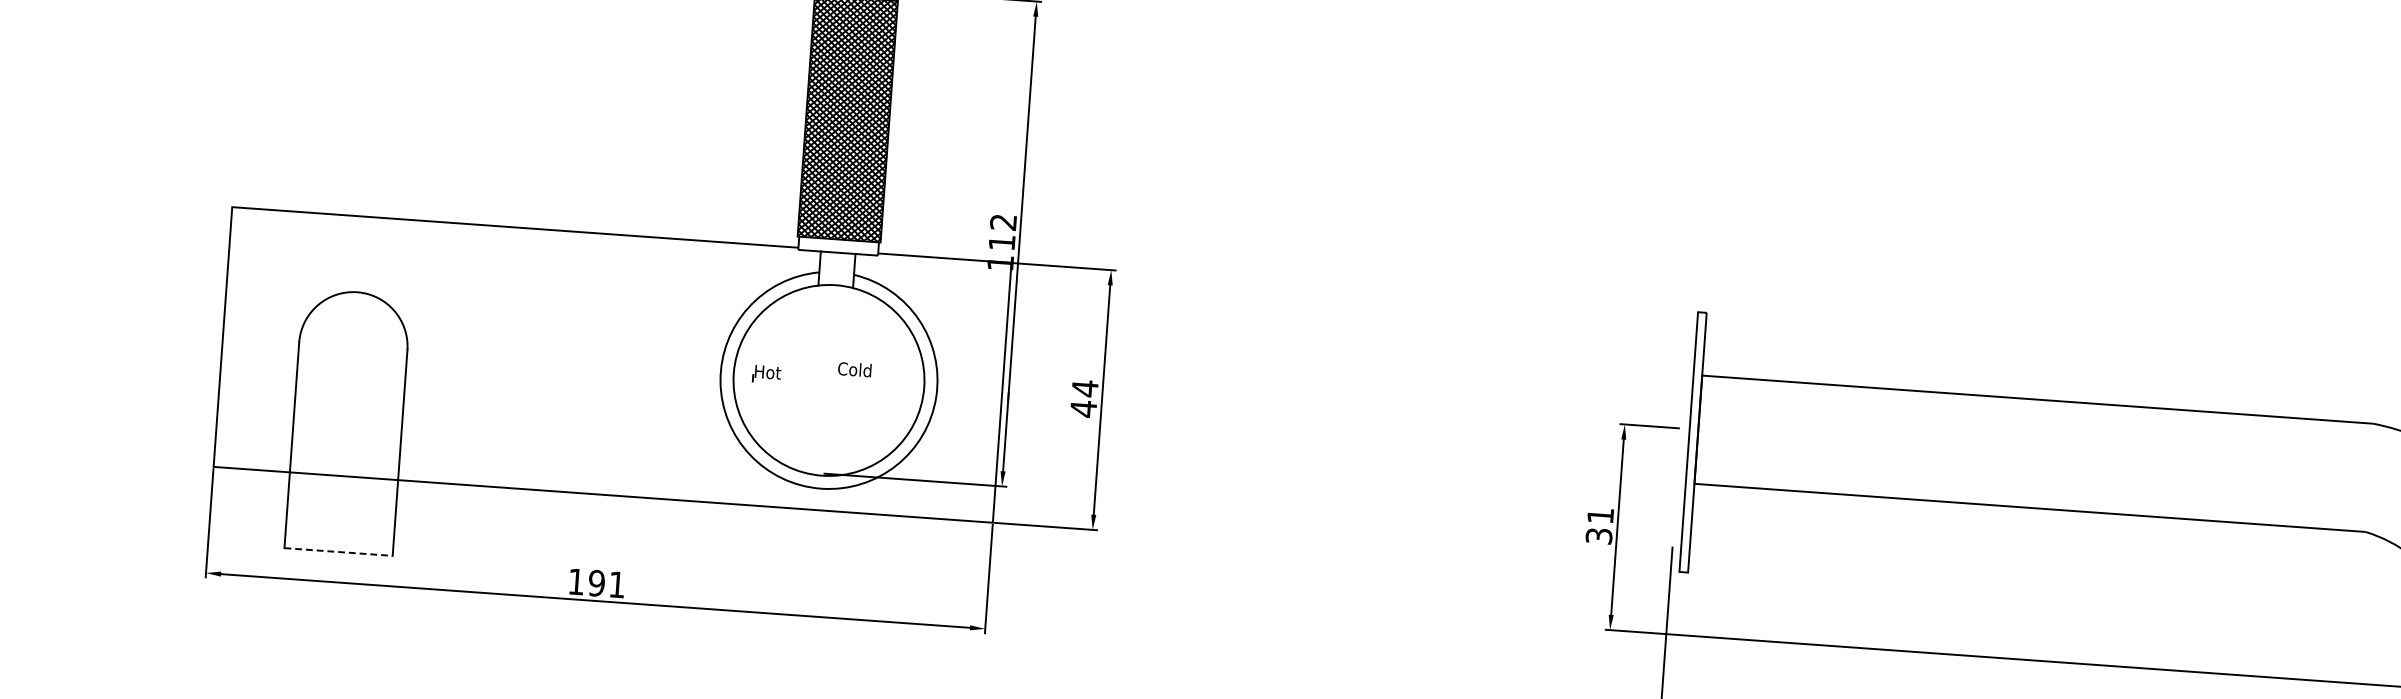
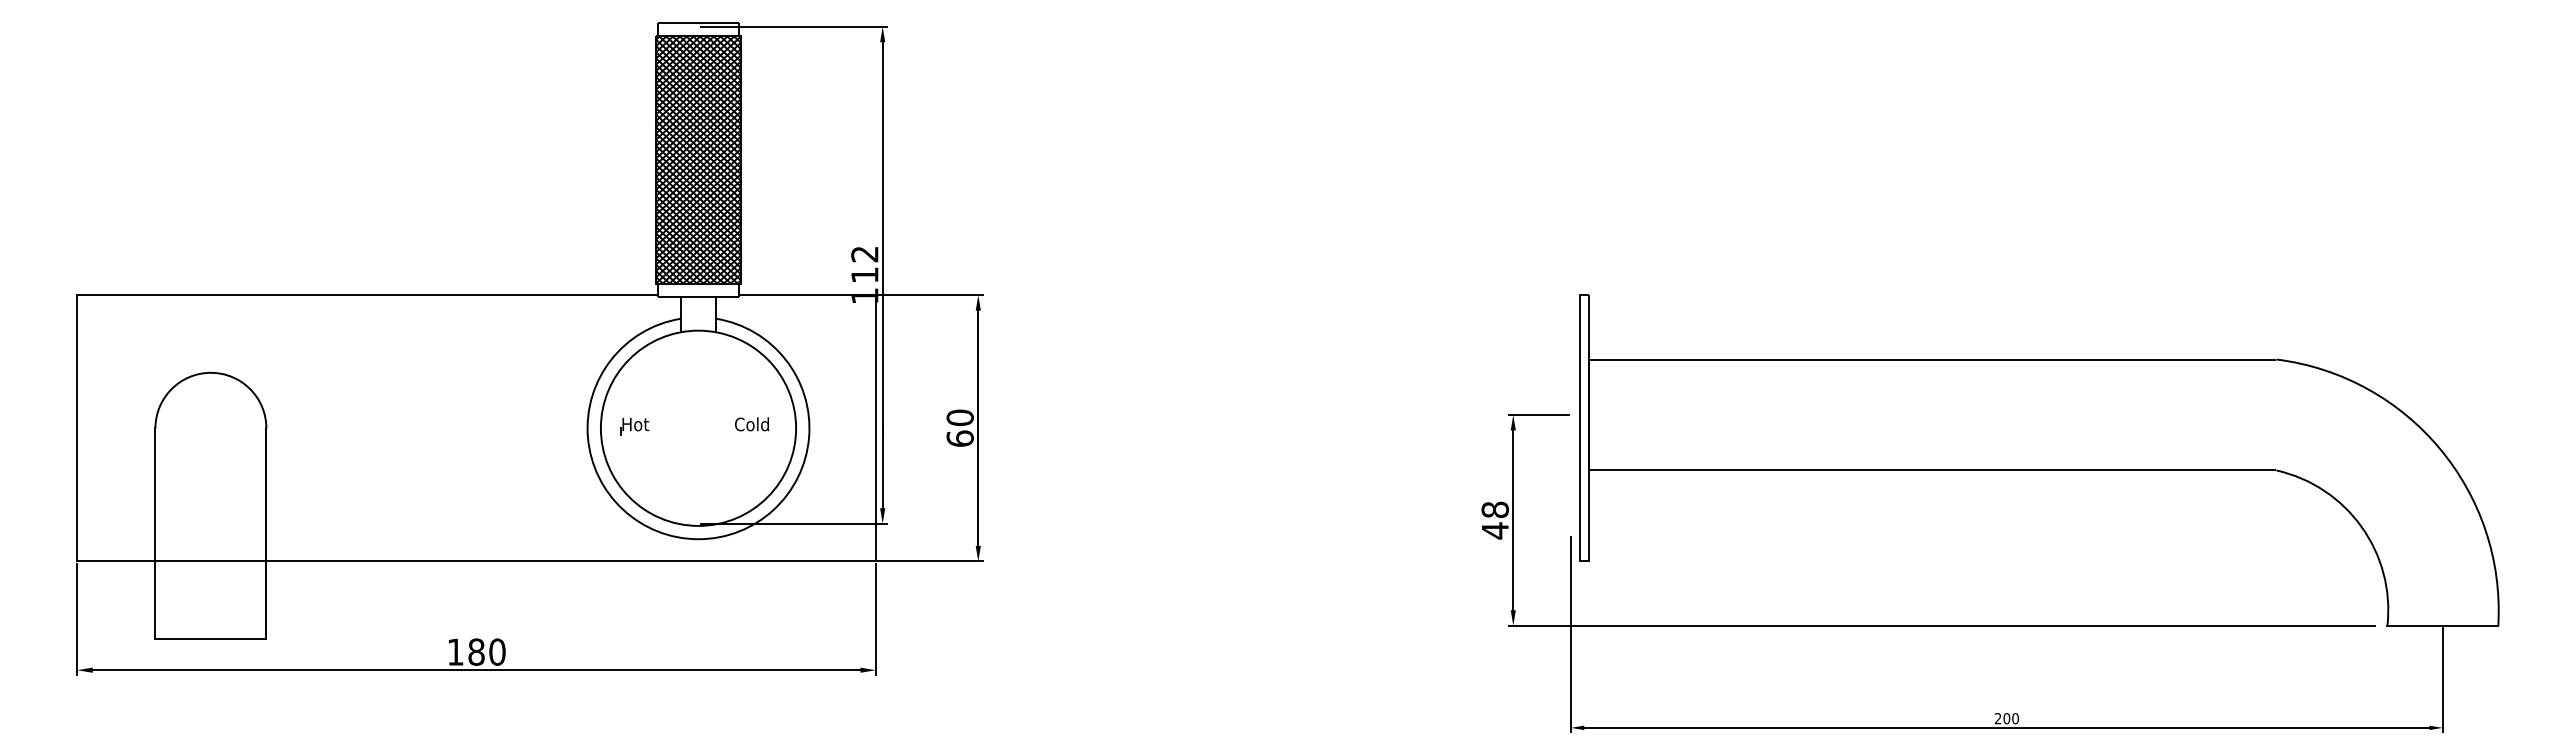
text: (854, 369) -> (751, 424), moved
text: (1083, 398) -> (959, 428), 44 -> 60
text: (1600, 526) -> (1495, 520), 31 -> 48
line: (339, 552) -> (211, 639), dashed -> solid
text: (606, 583) -> (486, 651), 191 -> 180

